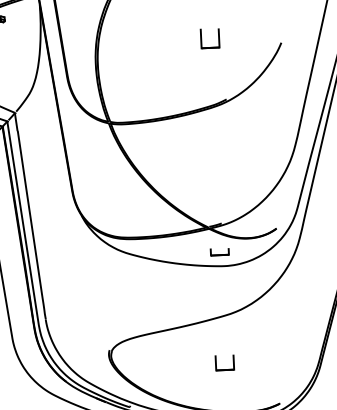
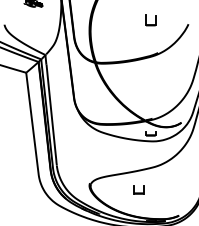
part: (224, 362) -> (138, 189), moved

